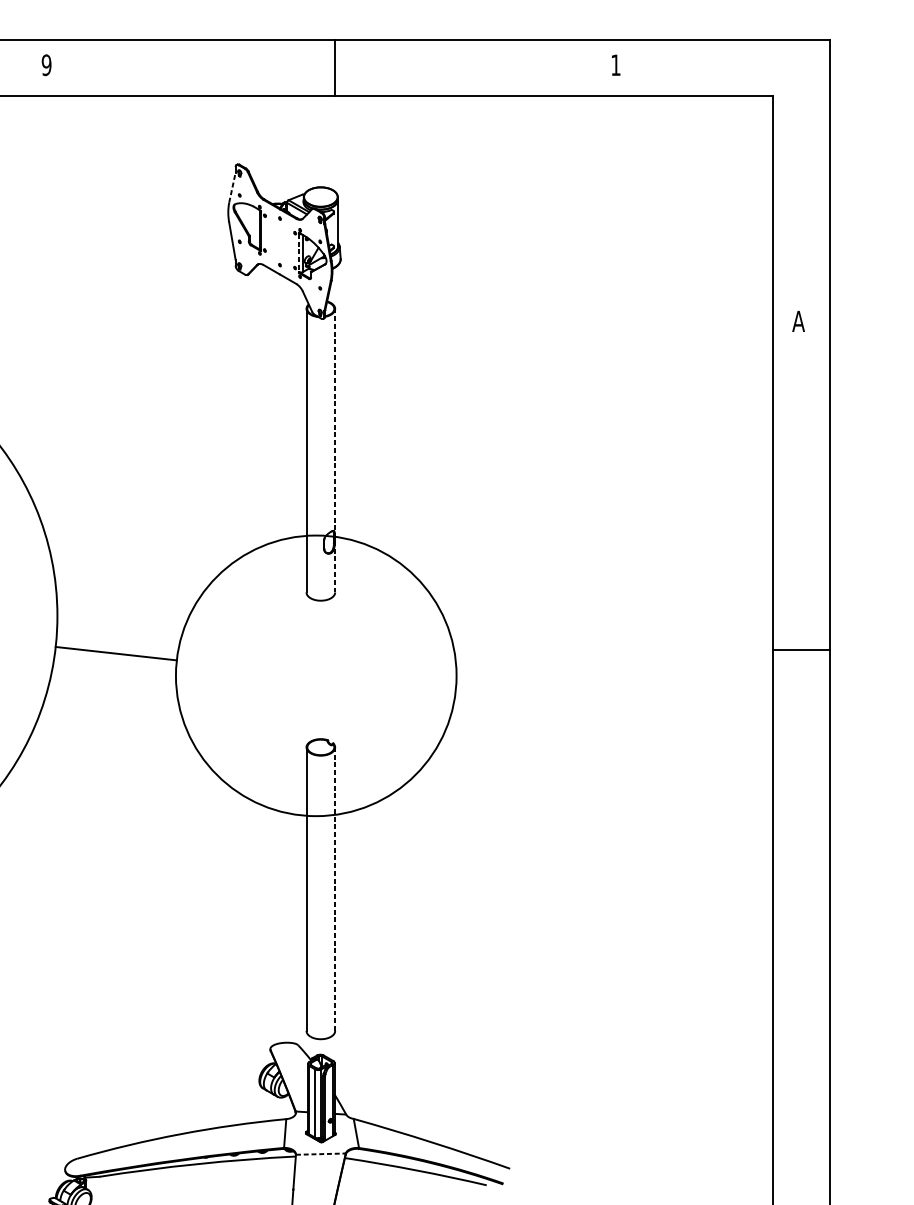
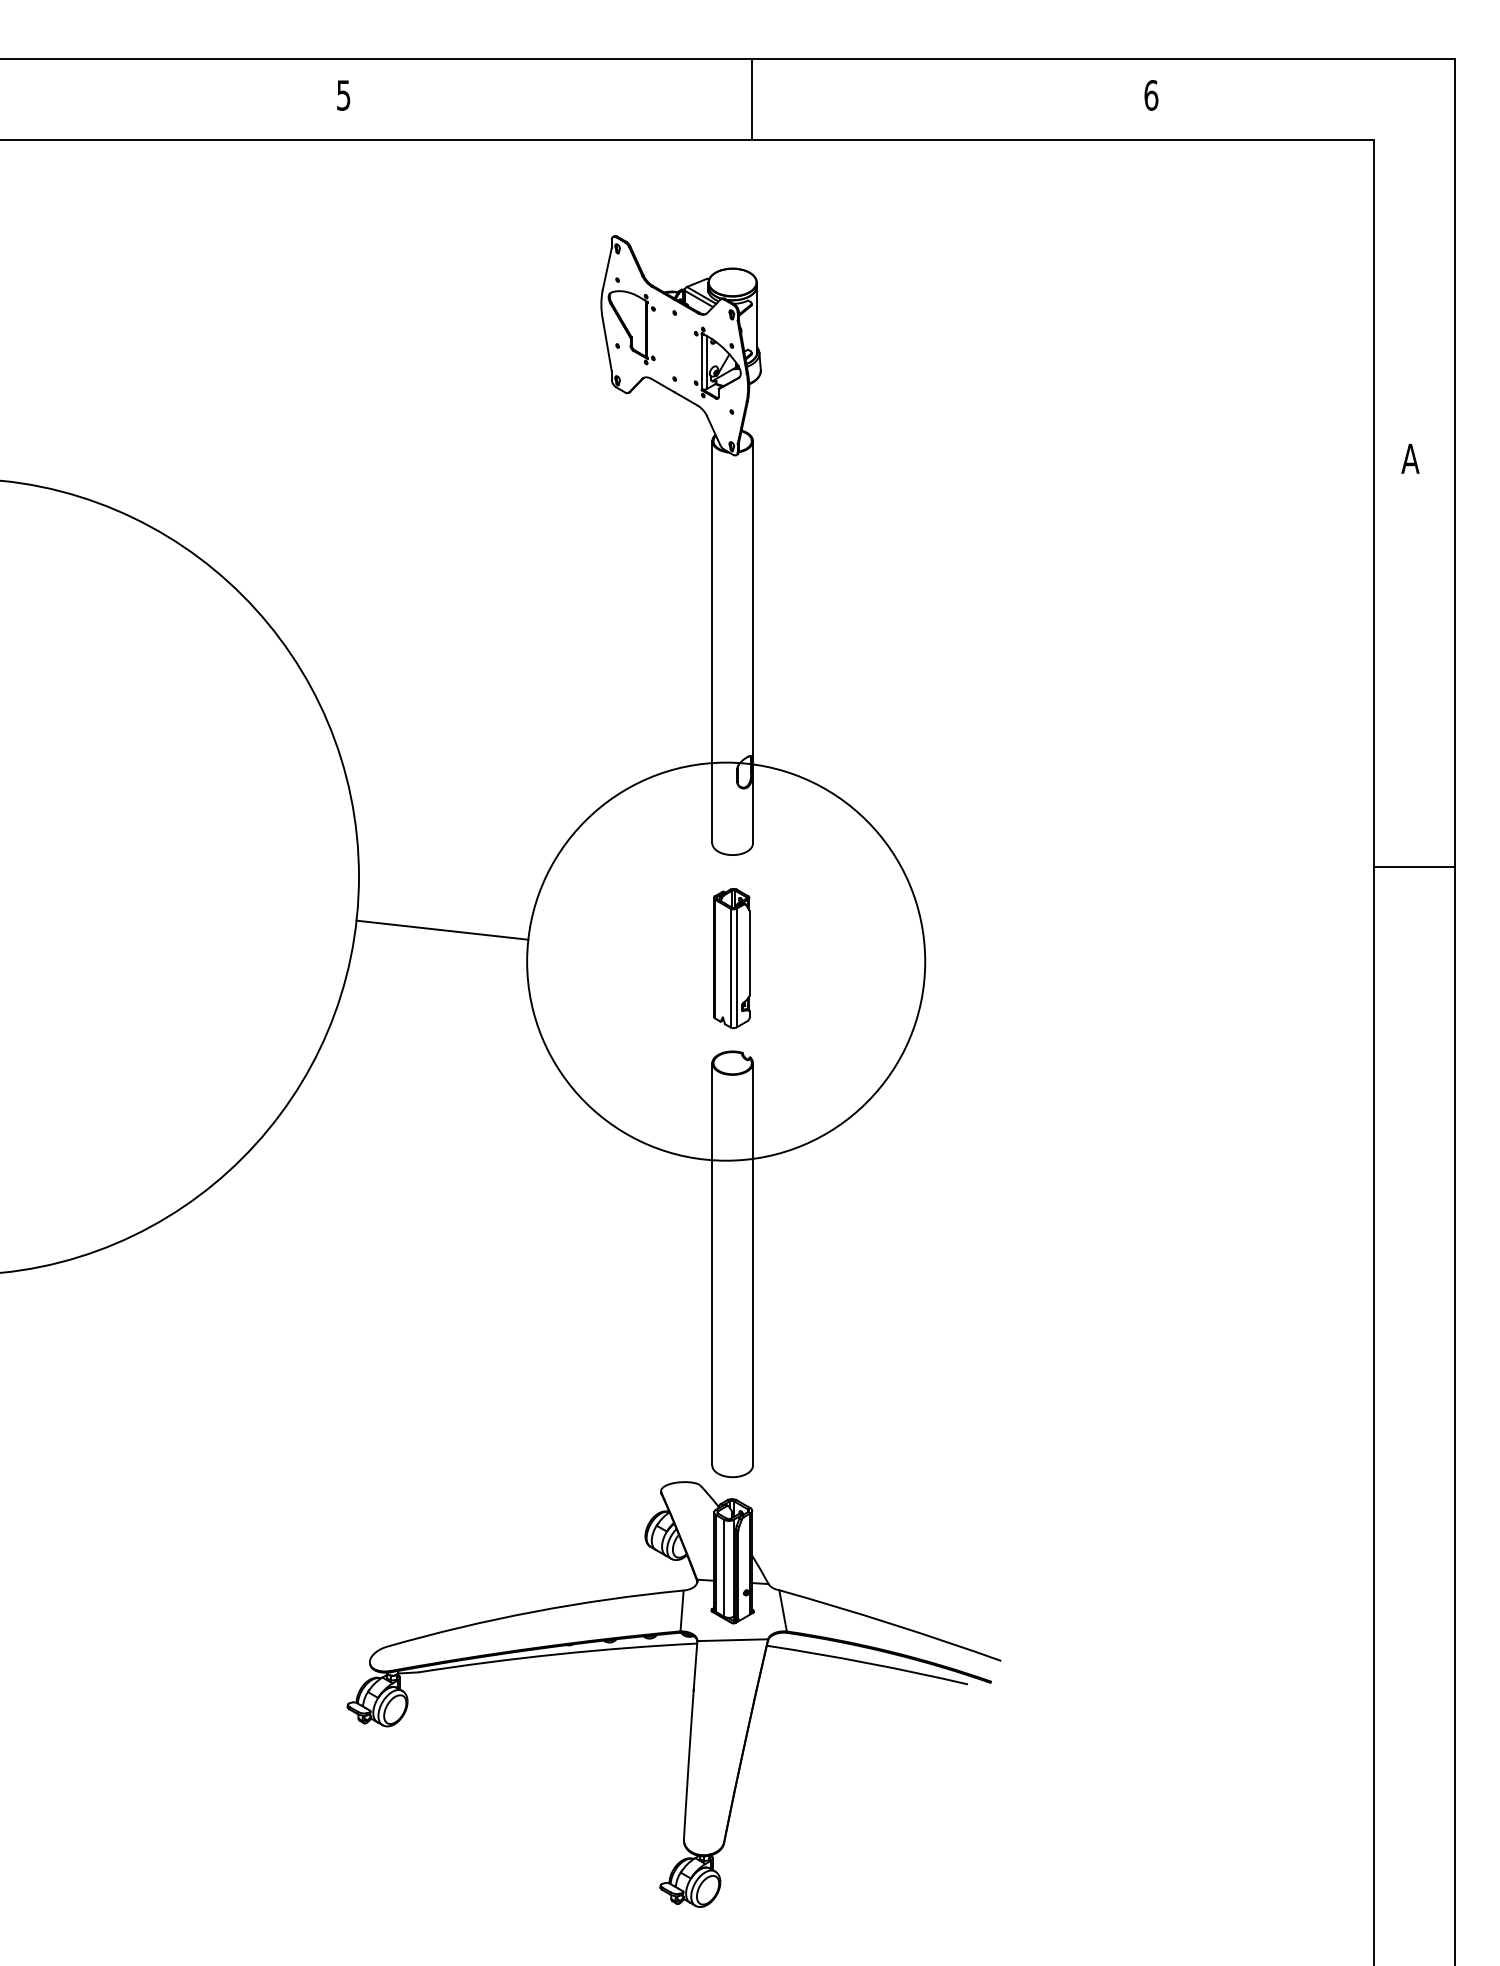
text: (46, 65) -> (343, 95), 9 -> 5
text: (616, 65) -> (1151, 95), 1 -> 6
line: (232, 187) -> (607, 269), dashed -> solid
line: (299, 253) -> (702, 362), dashed -> solid
line: (335, 450) -> (753, 641), dashed -> solid
line: (801, 649) -> (1414, 866), moved
part: (320, 673) -> (731, 958), added
line: (335, 888) -> (753, 1263), dashed -> solid
line: (321, 1154) -> (733, 1640), dashed -> solid

